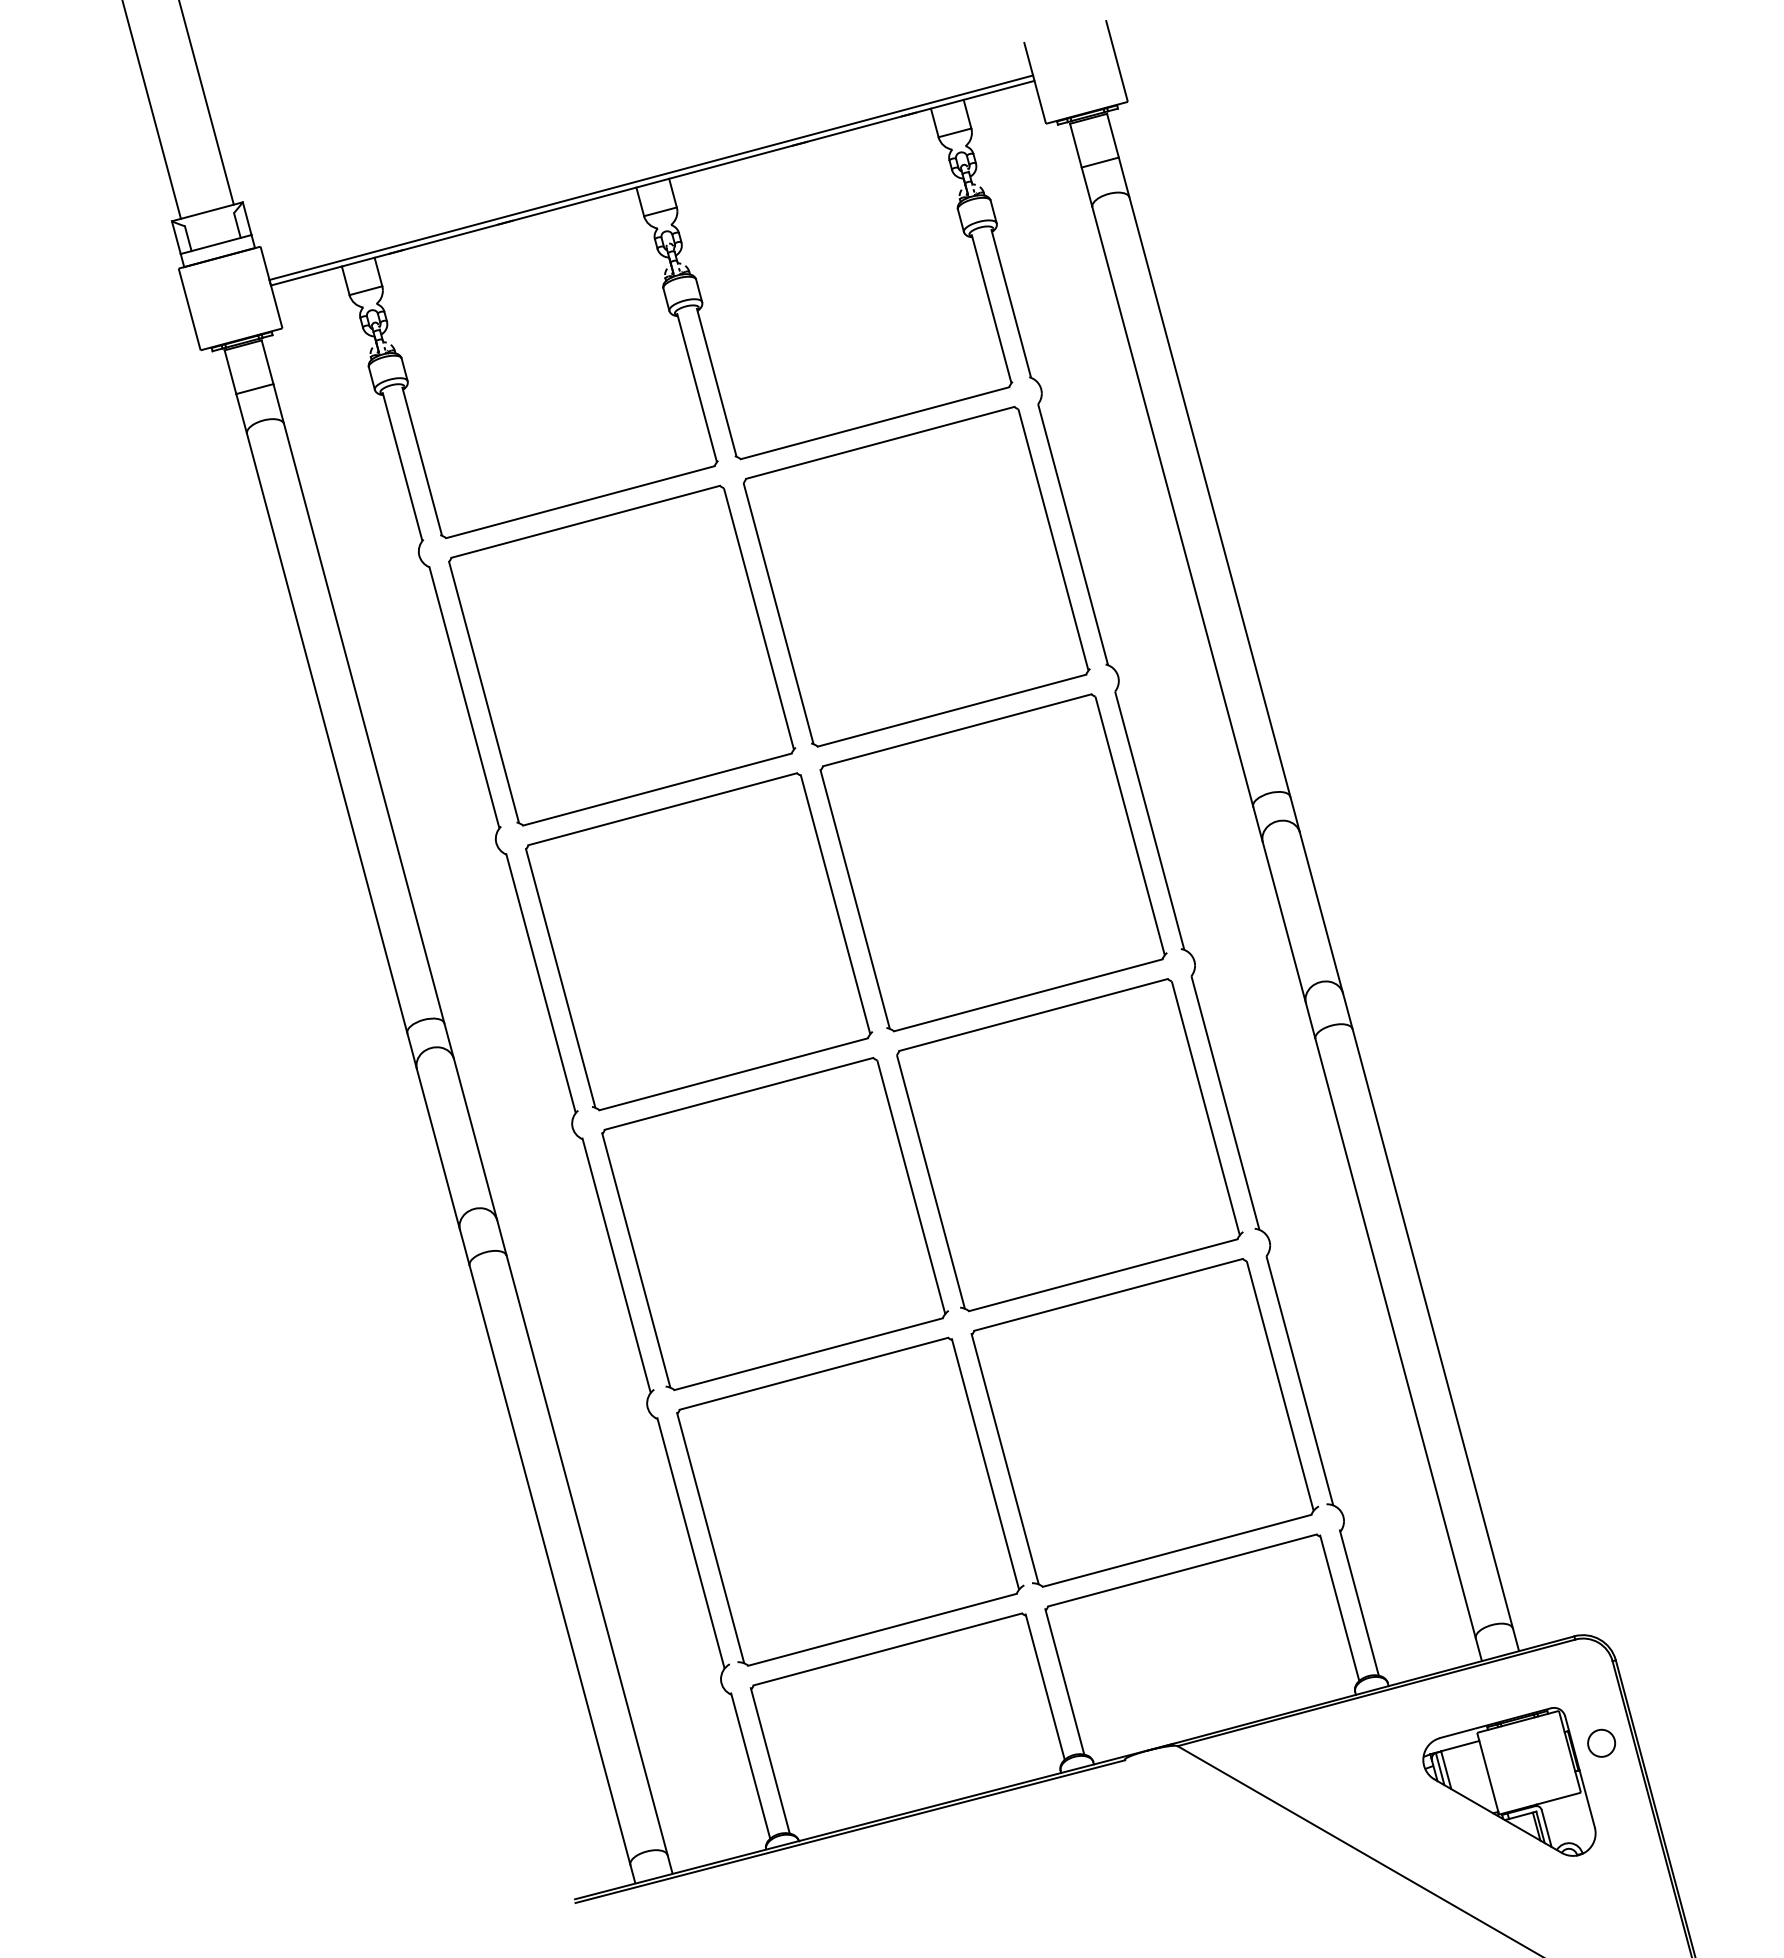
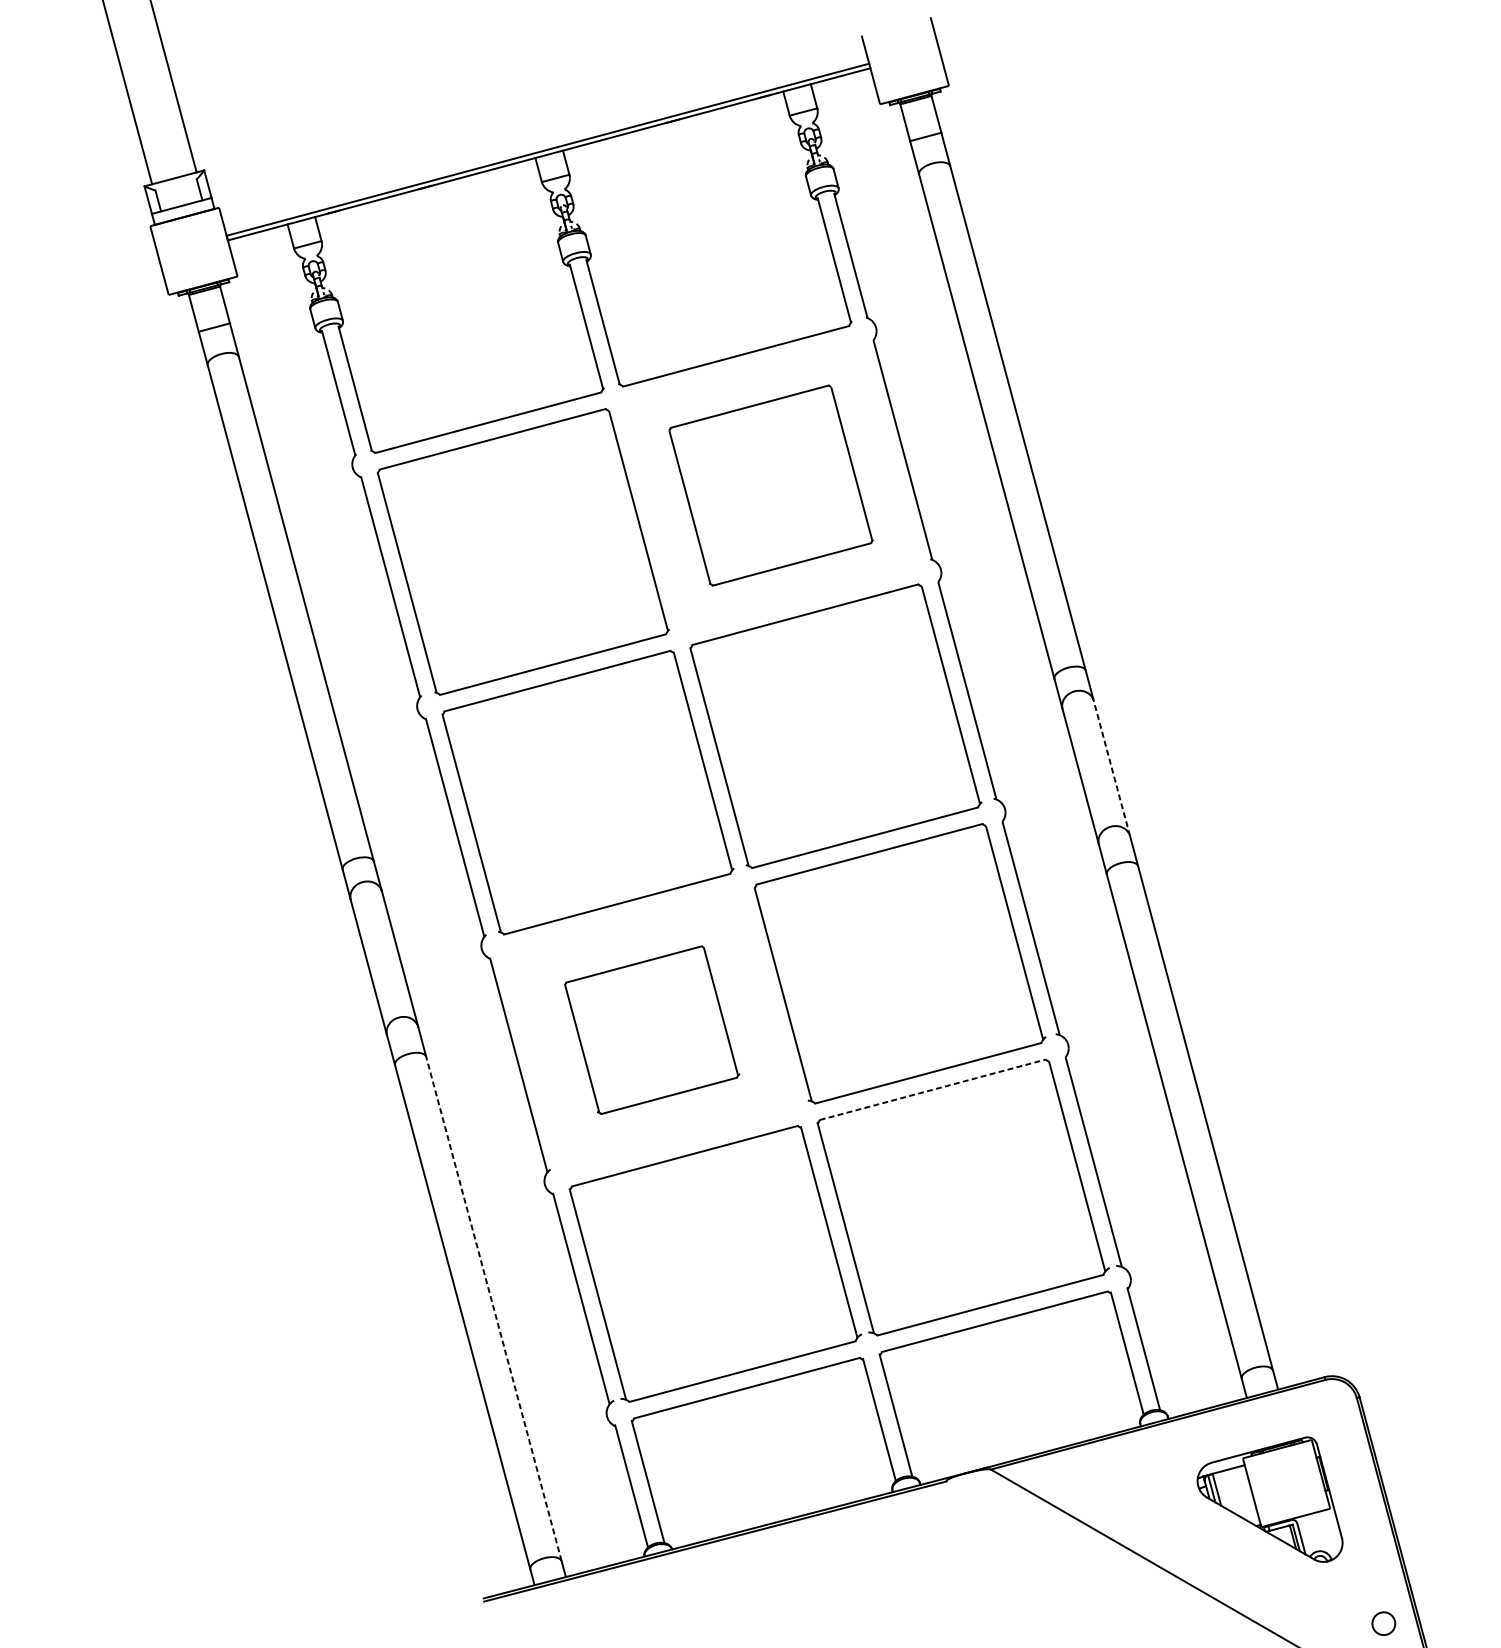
part: (916, 576) -> (771, 485), size x0.7
line: (1321, 912) -> (1111, 768), solid -> dashed
part: (775, 1223) -> (652, 1029), size x0.6
line: (1108, 1294) -> (932, 1089), solid -> dashed
line: (586, 1554) -> (493, 1308), solid -> dashed
part: (1601, 1742) -> (1383, 1623), moved

